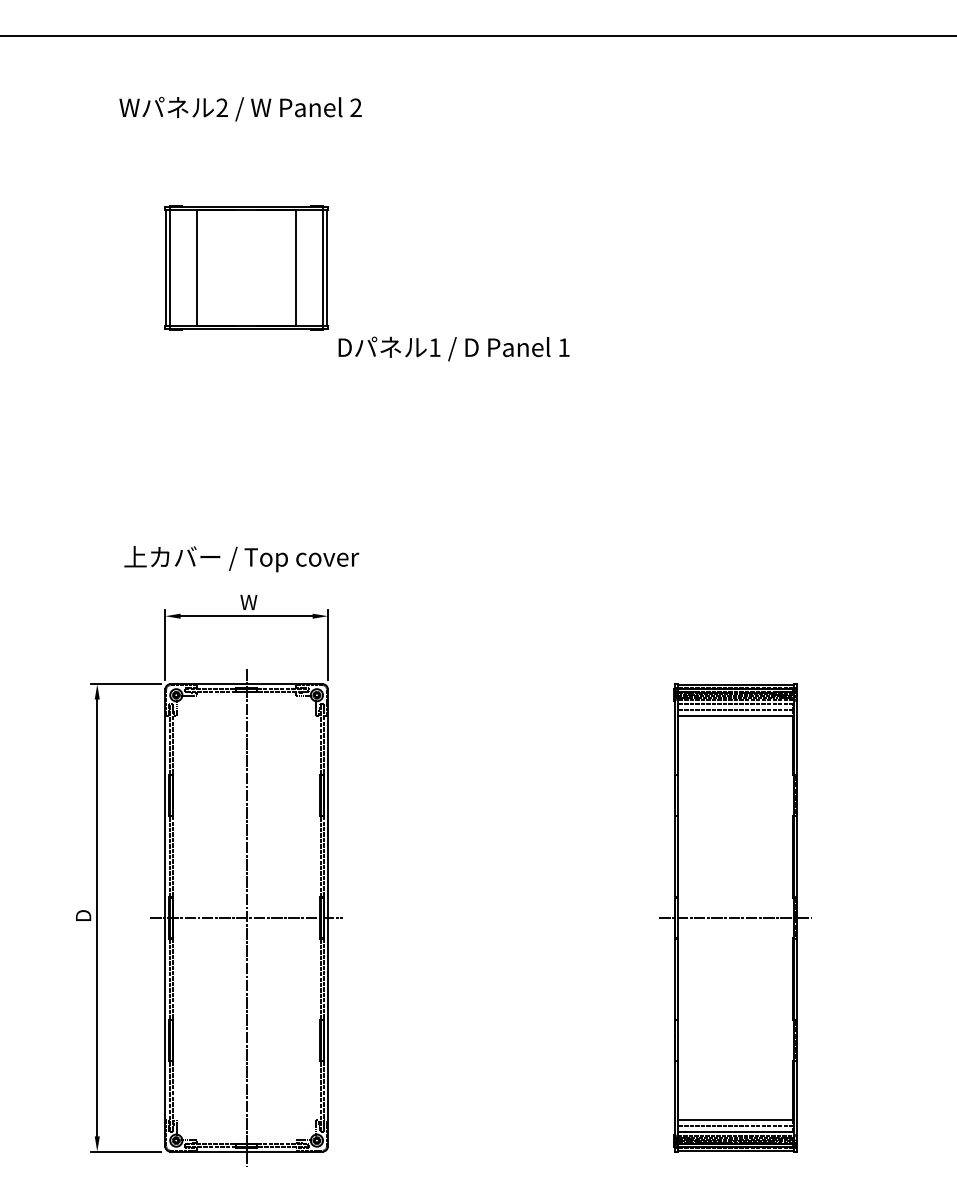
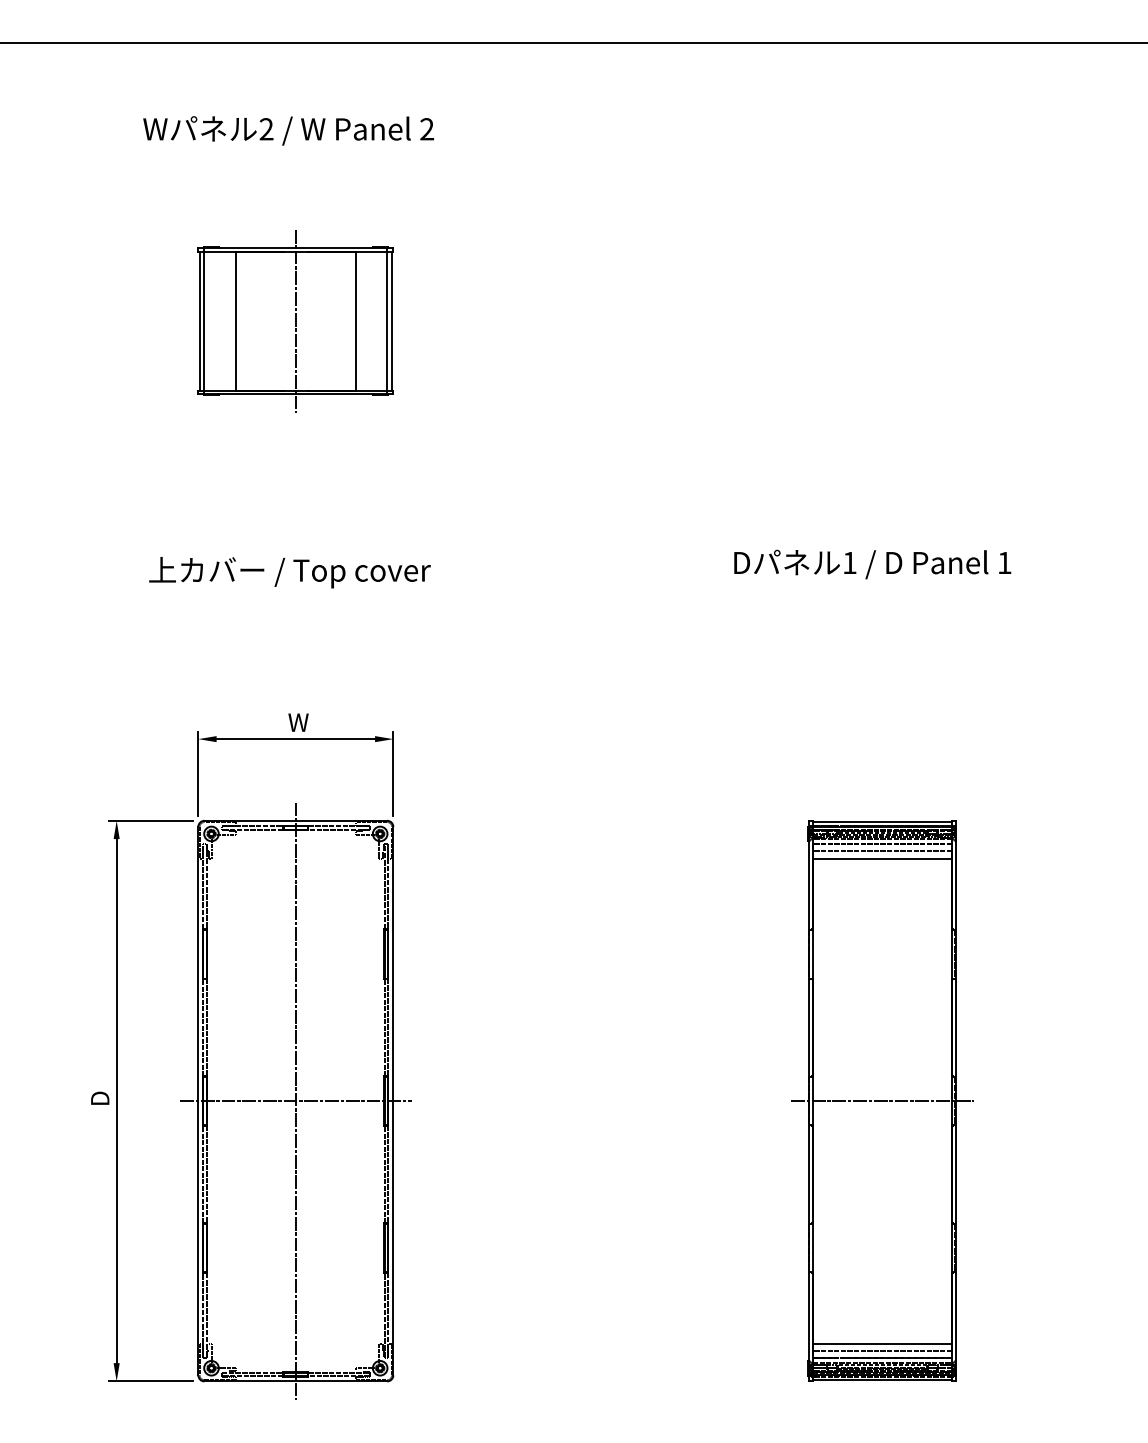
line: (246, 267) -> (295, 320), added
text: (453, 348) -> (872, 564), moved
text: (241, 558) -> (289, 572), moved

